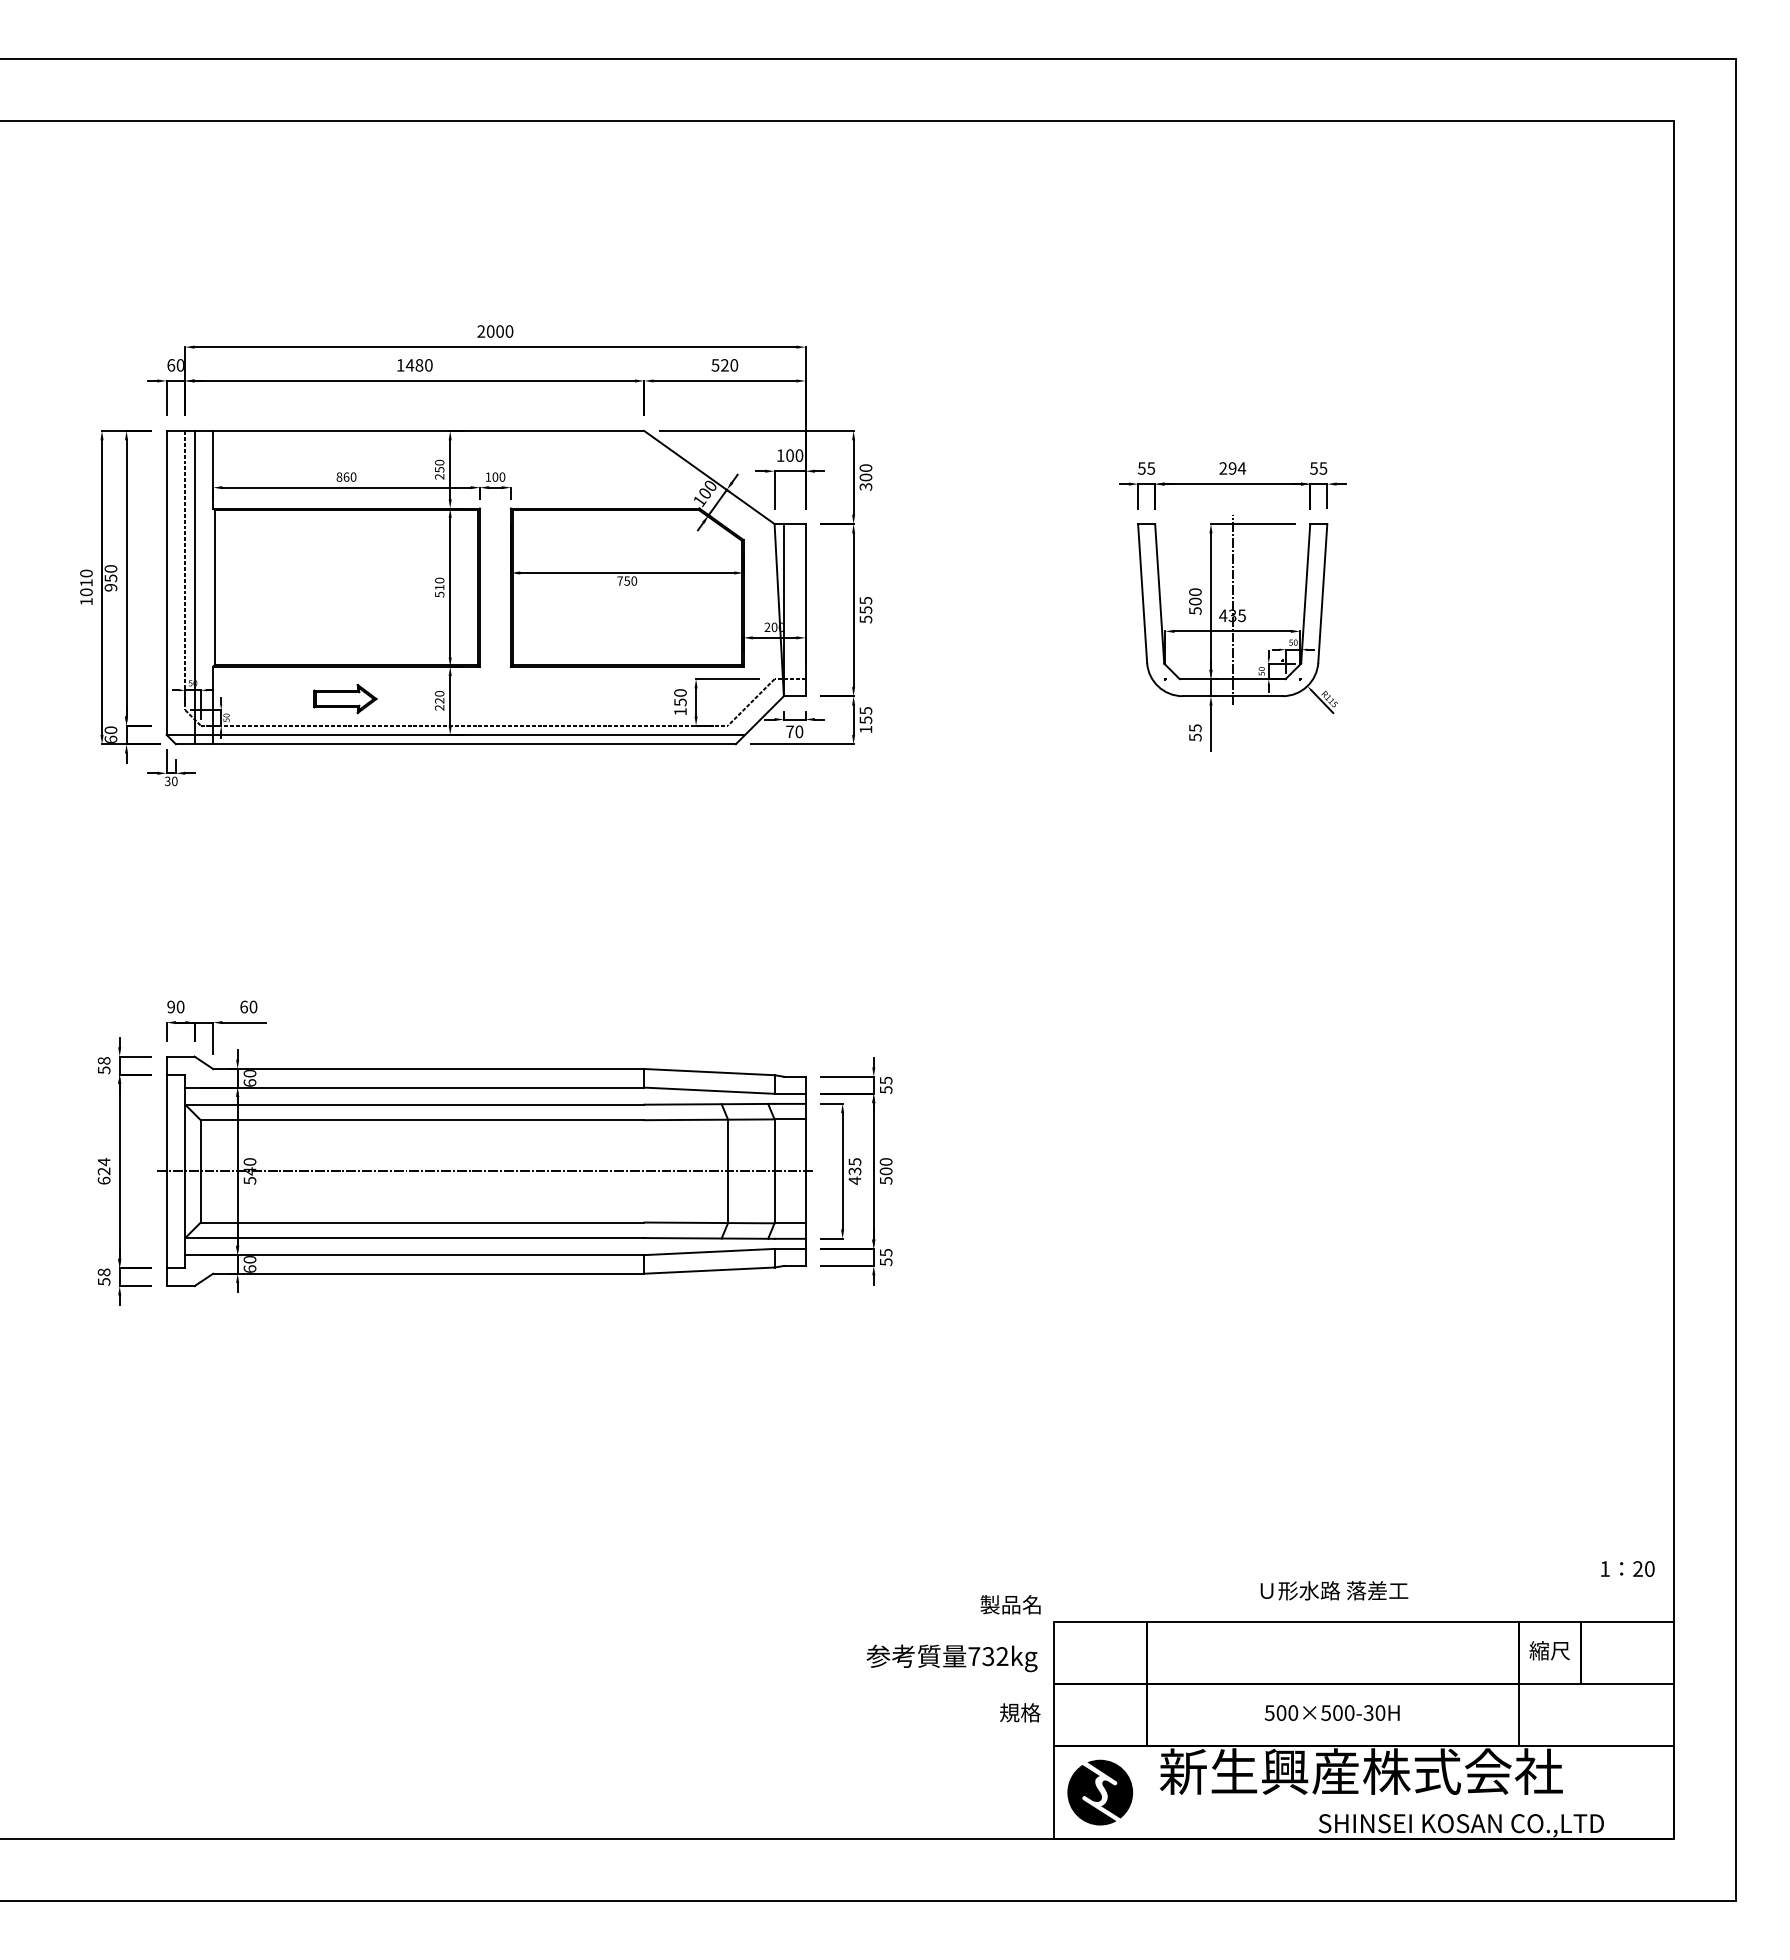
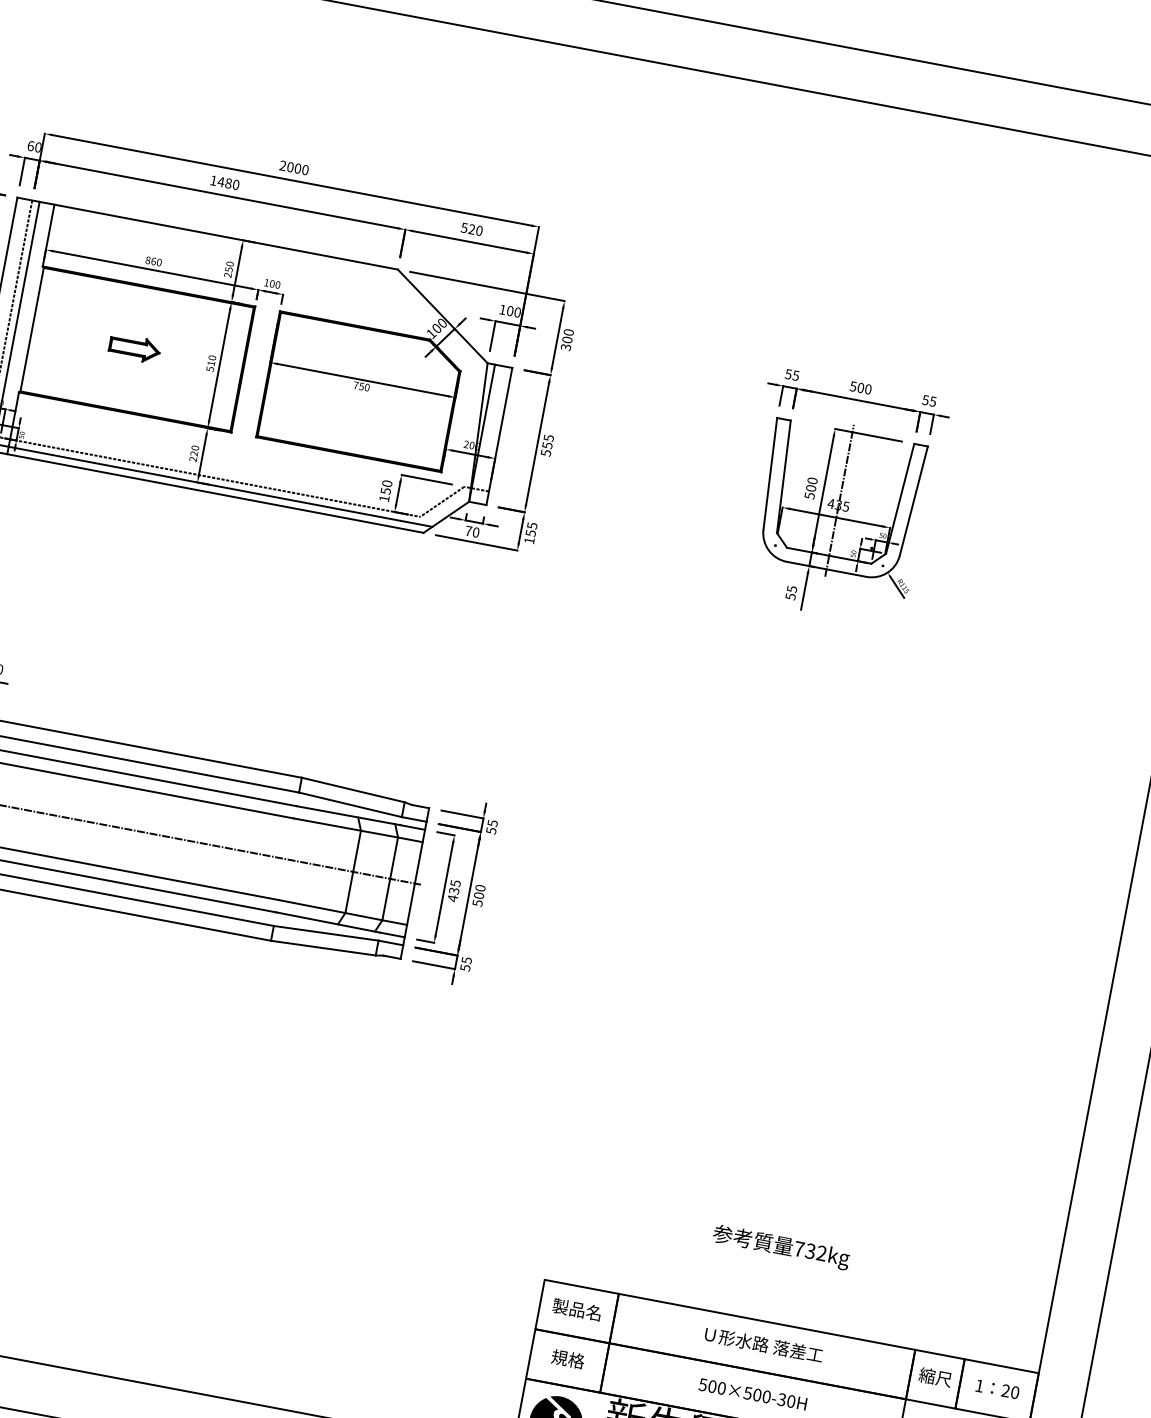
text: (1232, 468) -> (860, 387), 294 -> 500
part: (345, 698) -> (134, 348), moved
text: (1627, 1568) -> (997, 1388), moved
text: (1334, 1590) -> (764, 1344), moved
text: (1010, 1604) -> (576, 1309), moved
text: (951, 1658) -> (780, 1247), moved
text: (1020, 1712) -> (568, 1358), moved

